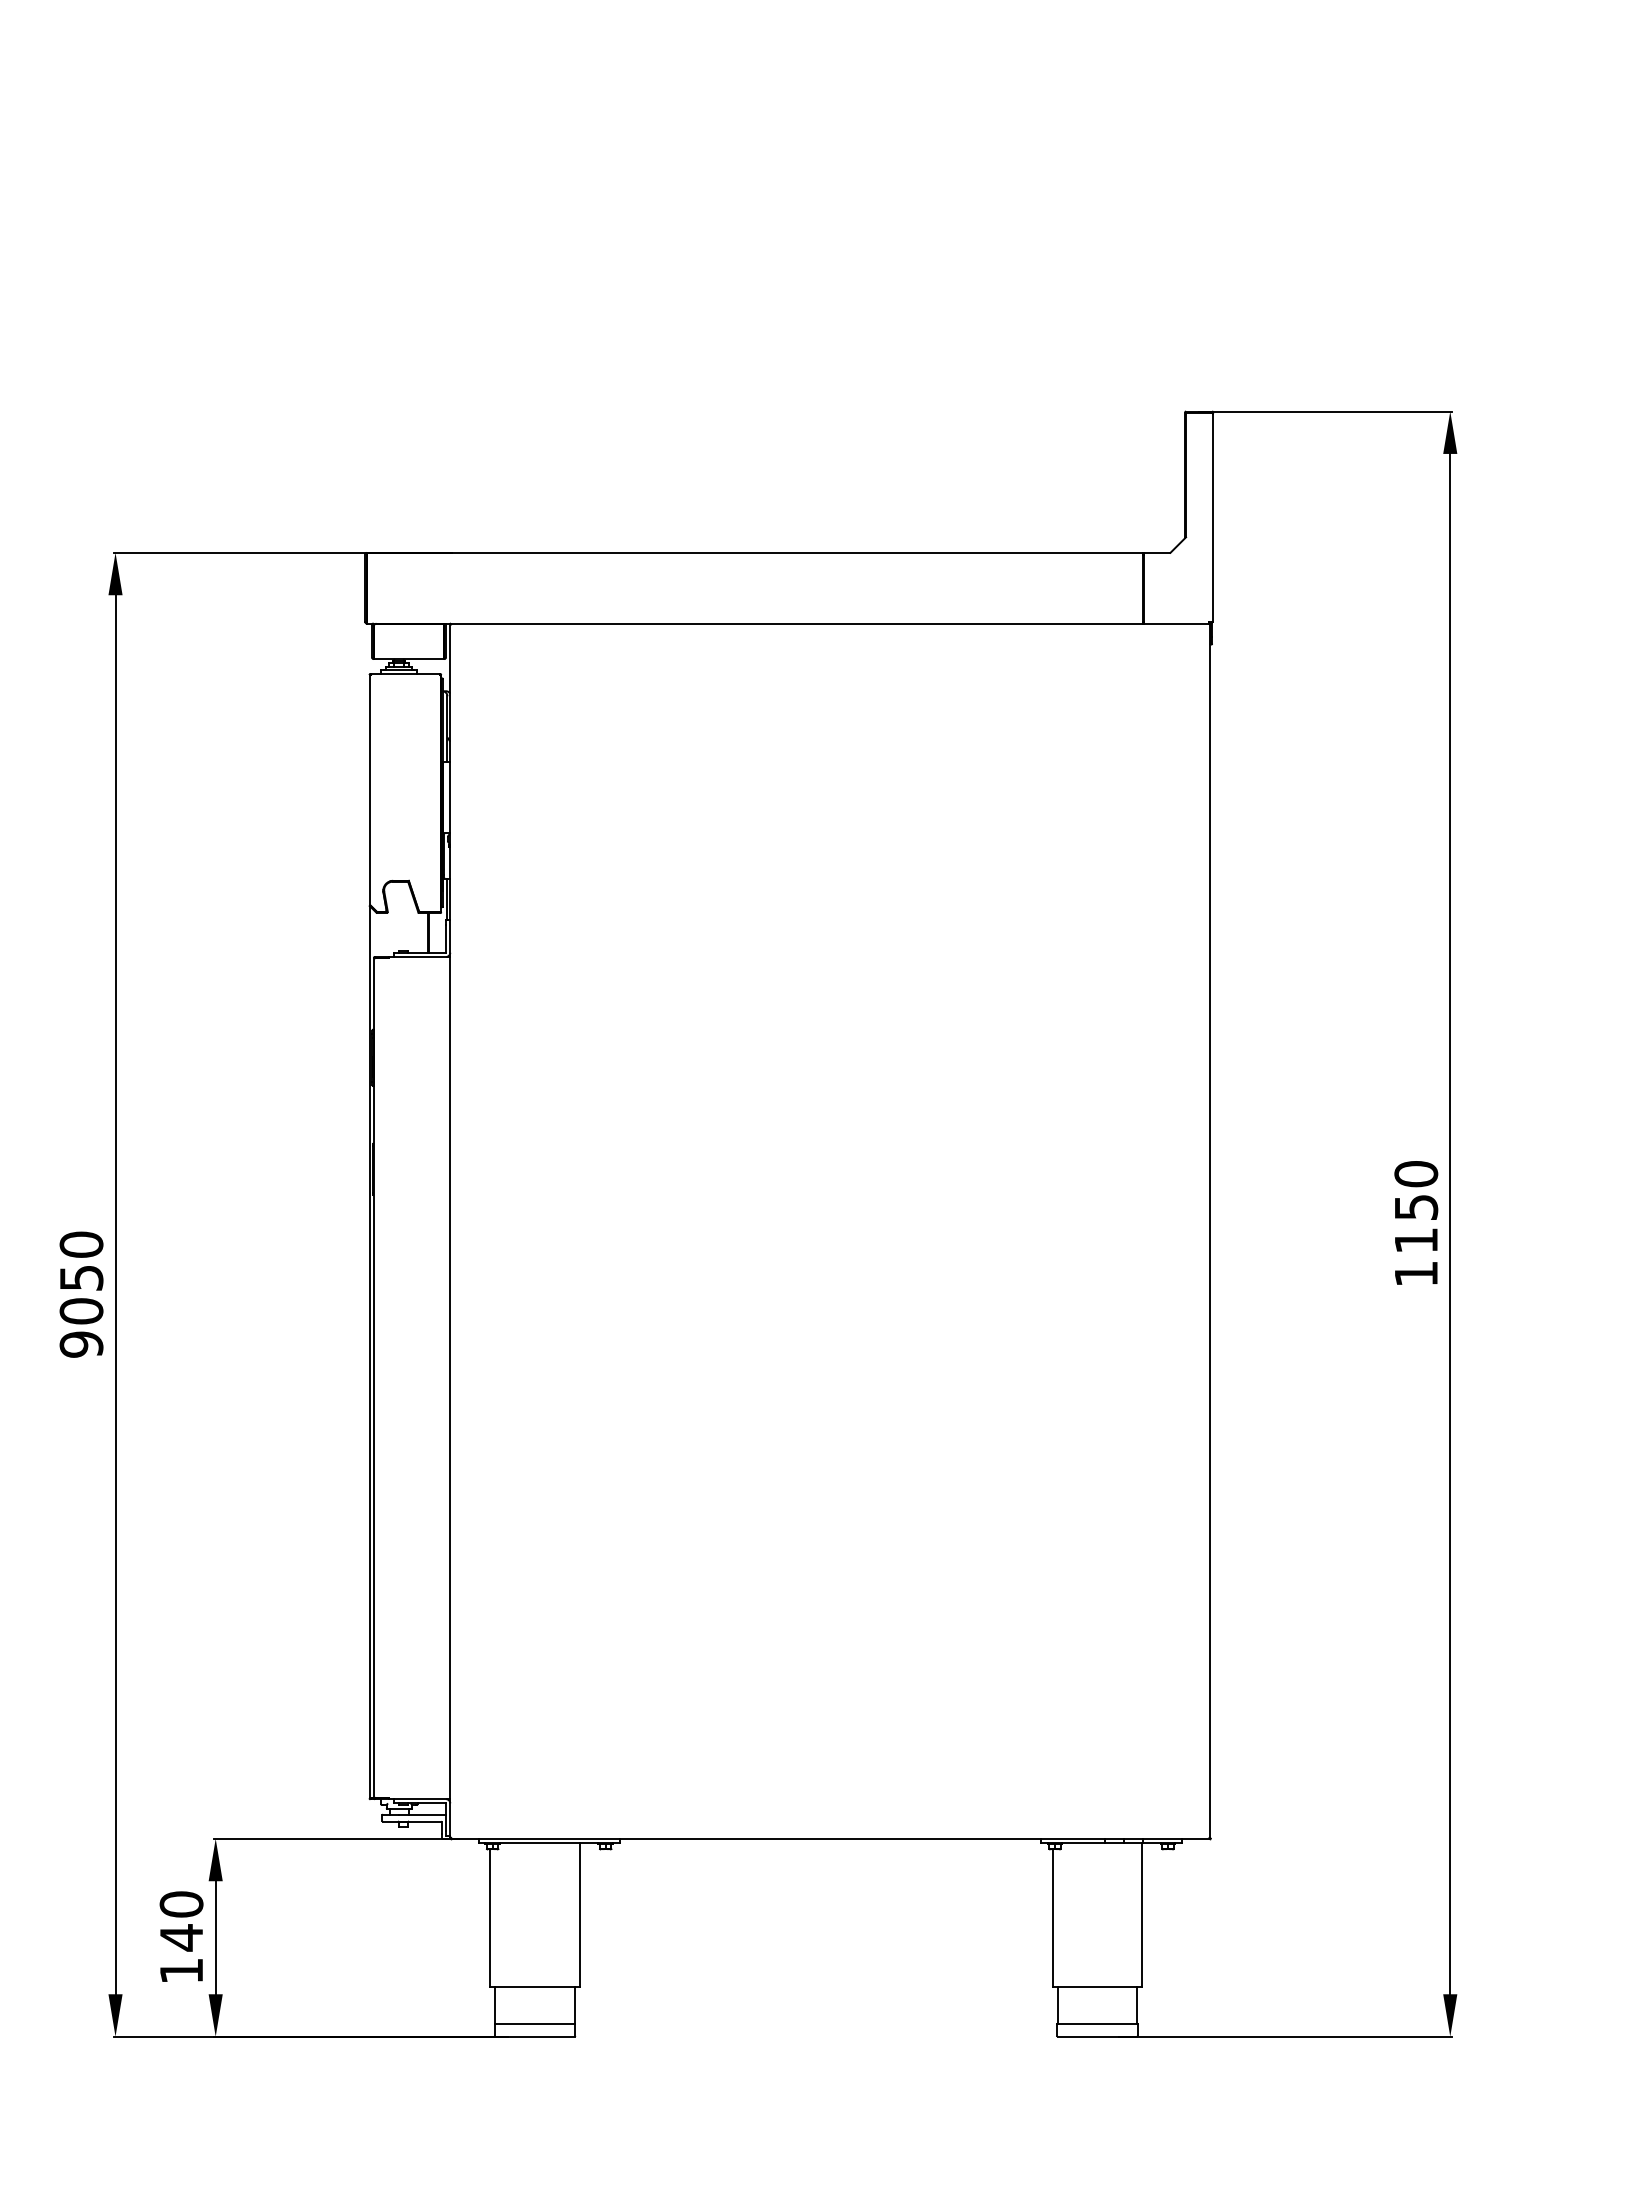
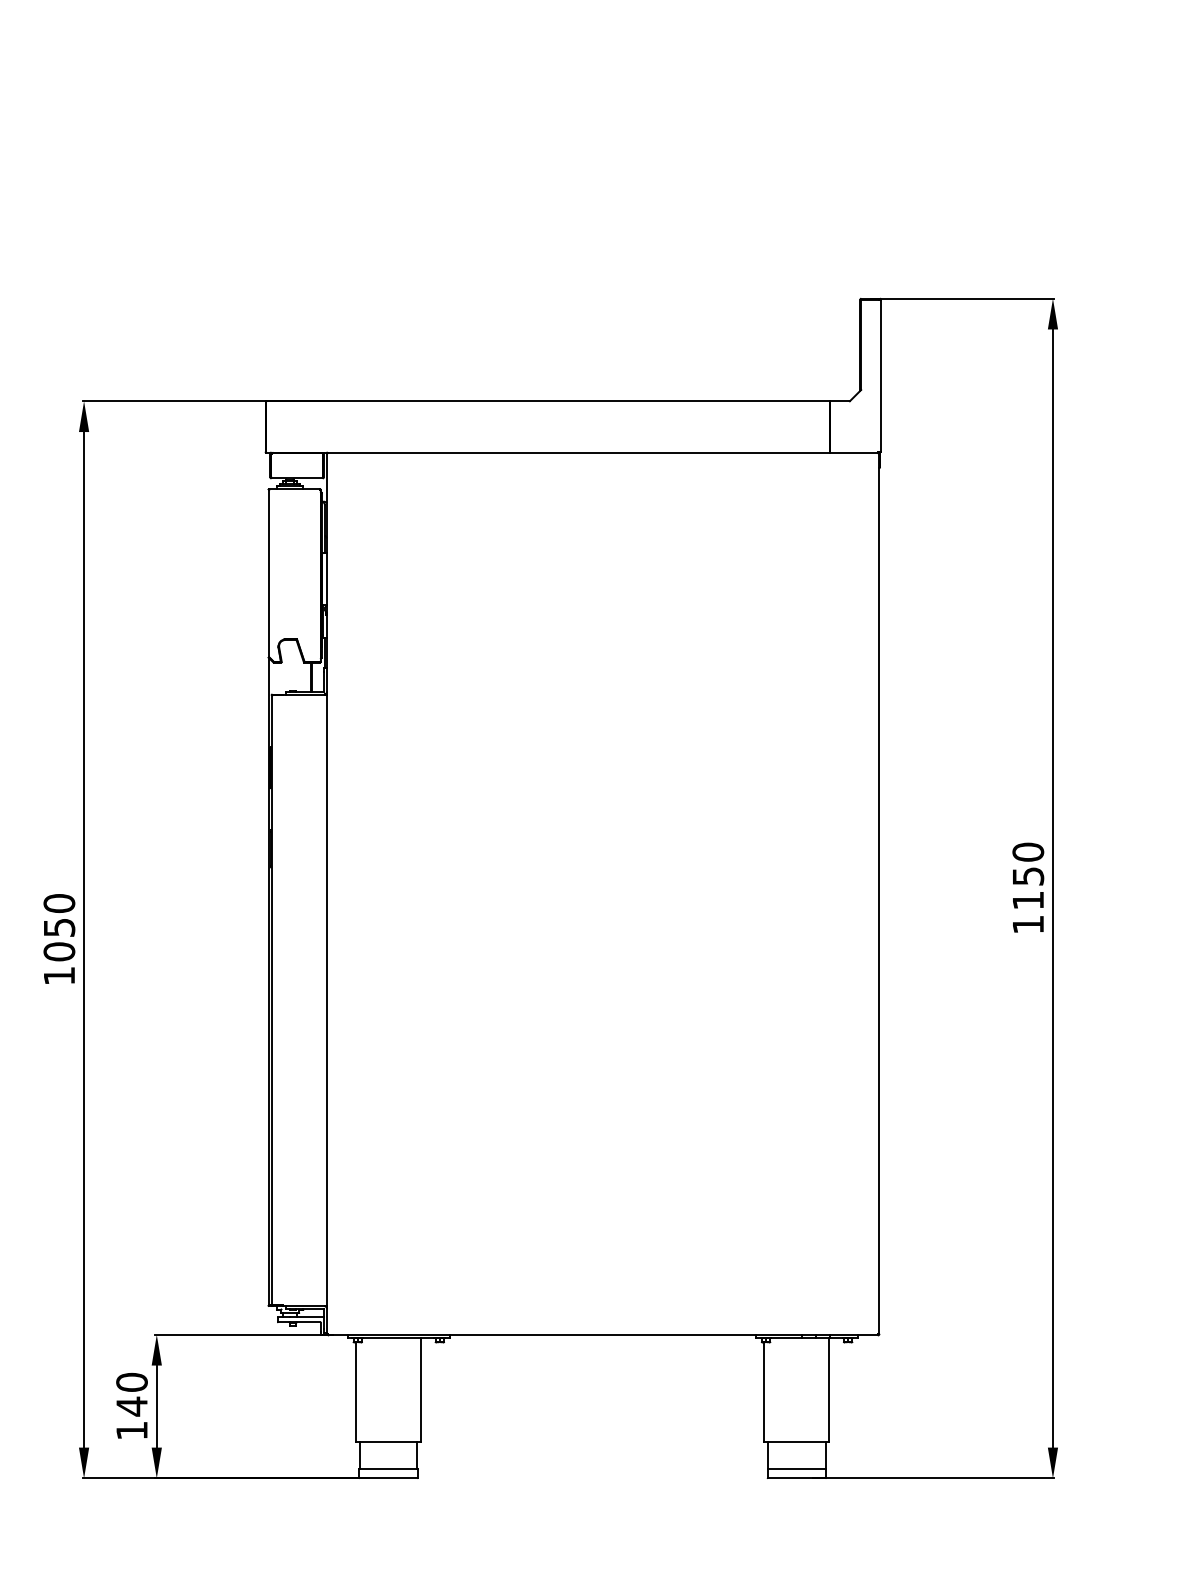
text: (81, 1344) -> (59, 975), 9050 -> 1050

